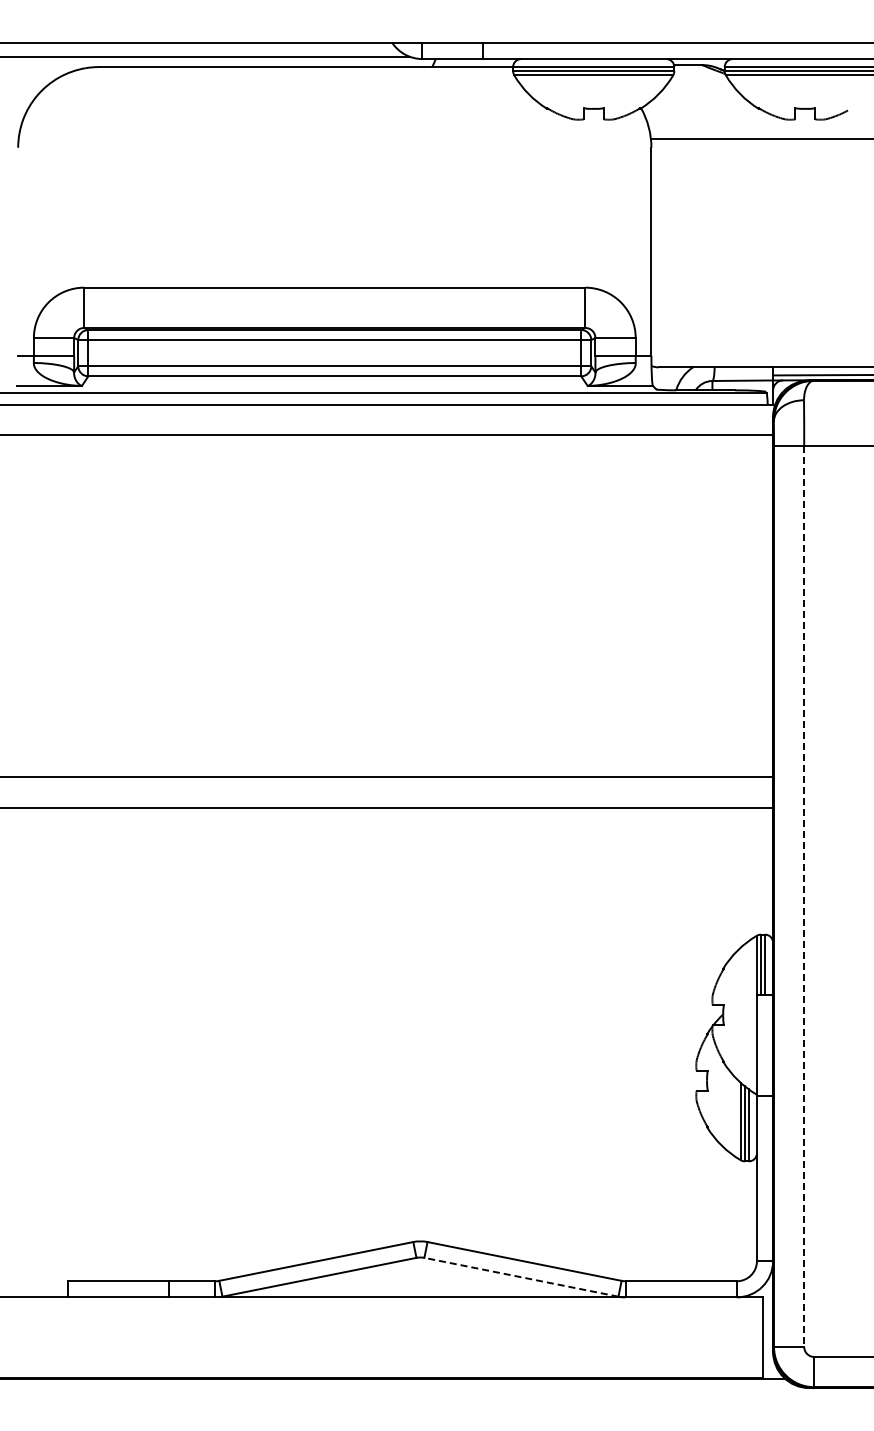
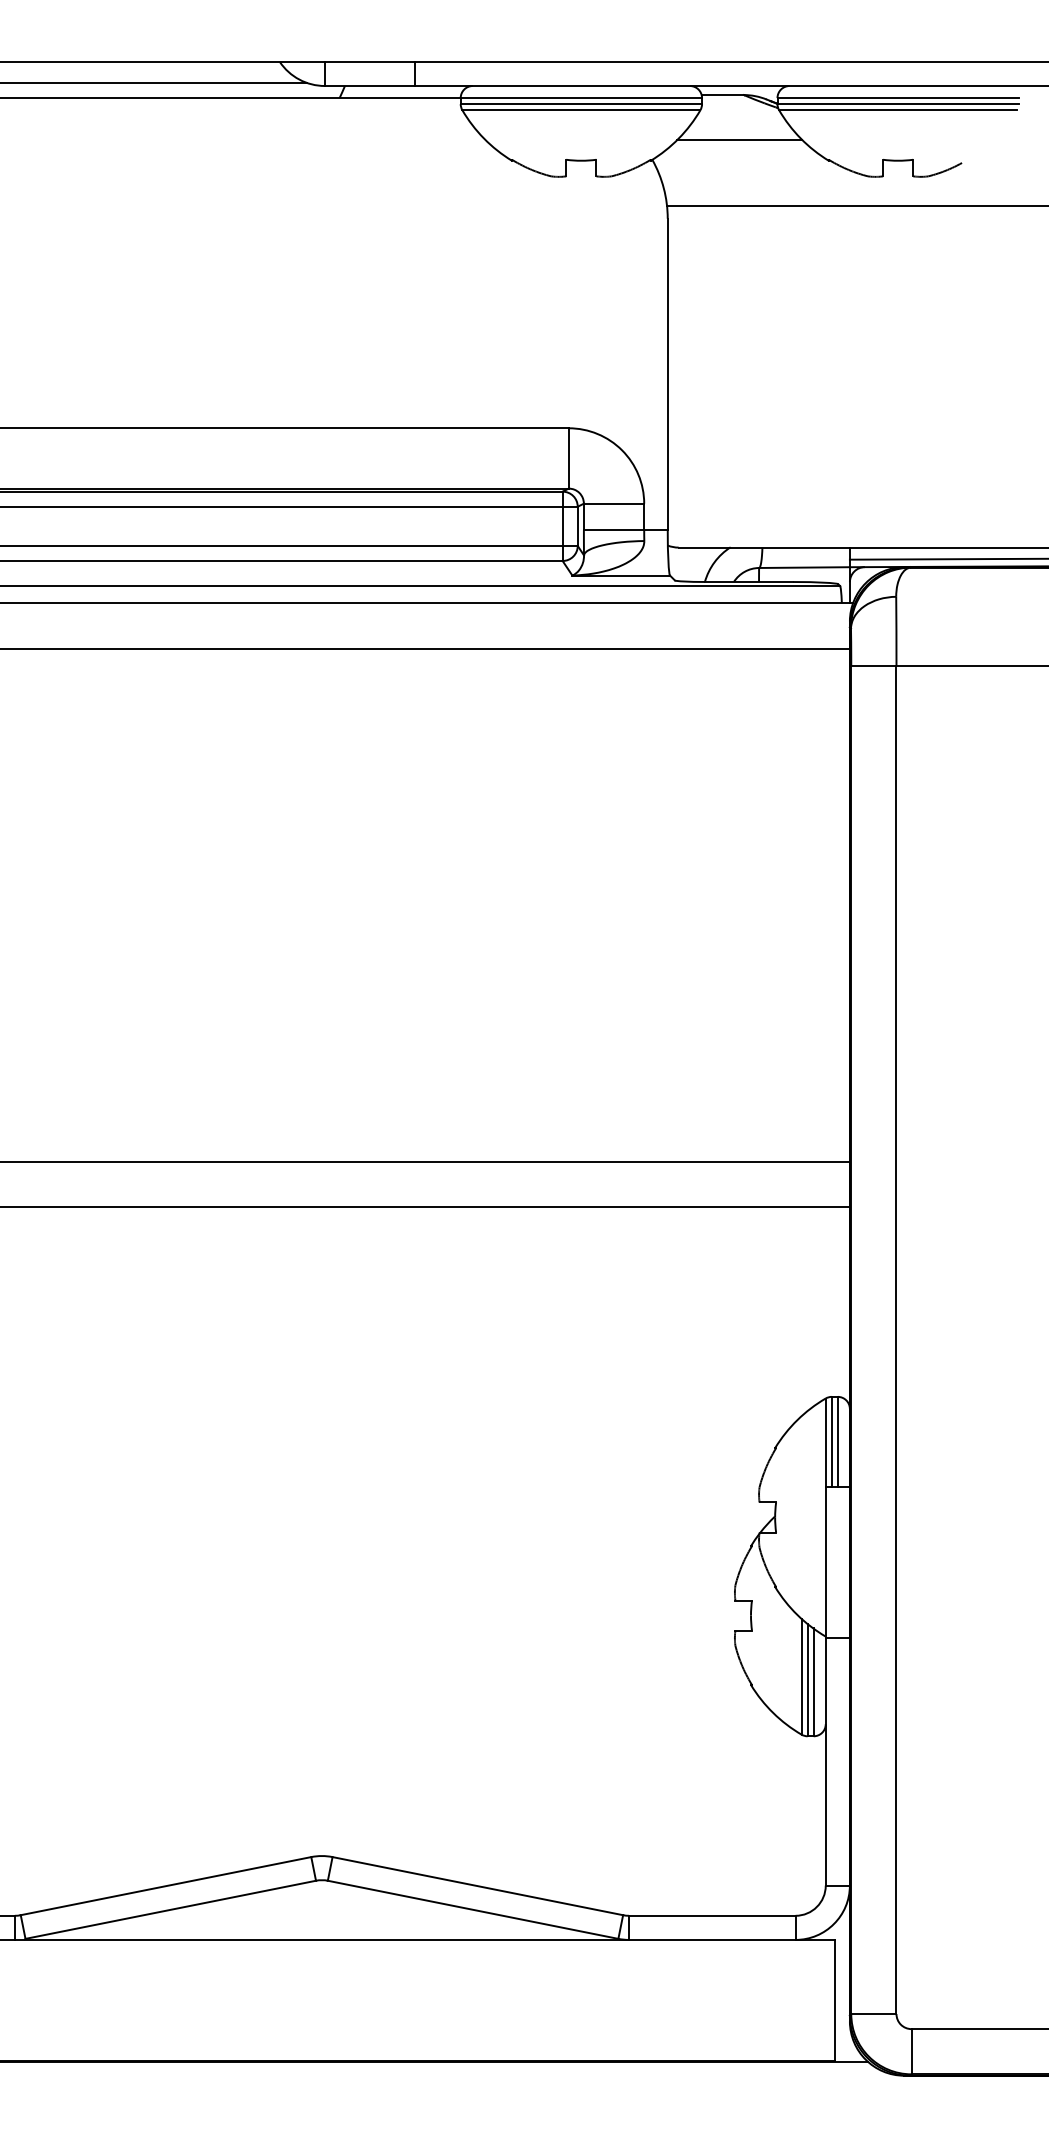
line: (699, 94) -> (739, 139), added
line: (804, 897) -> (896, 1341), dashed -> solid
line: (521, 1277) -> (473, 1910), dashed -> solid

